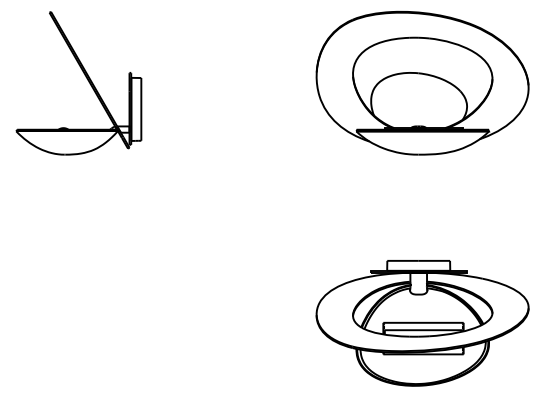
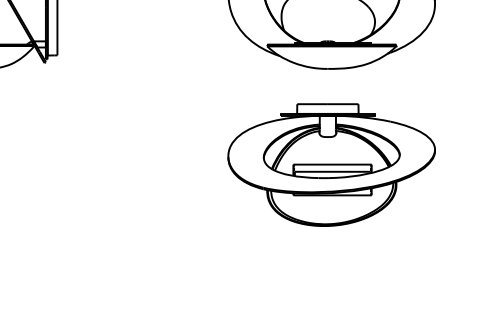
part: (422, 323) -> (331, 165), moved

